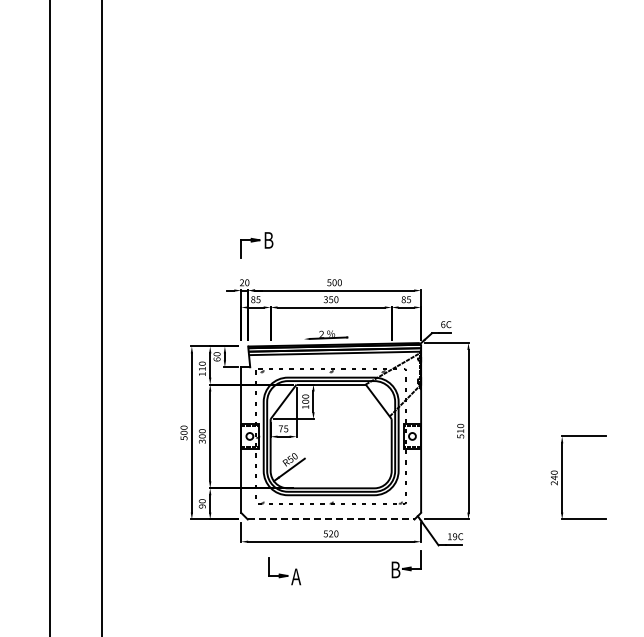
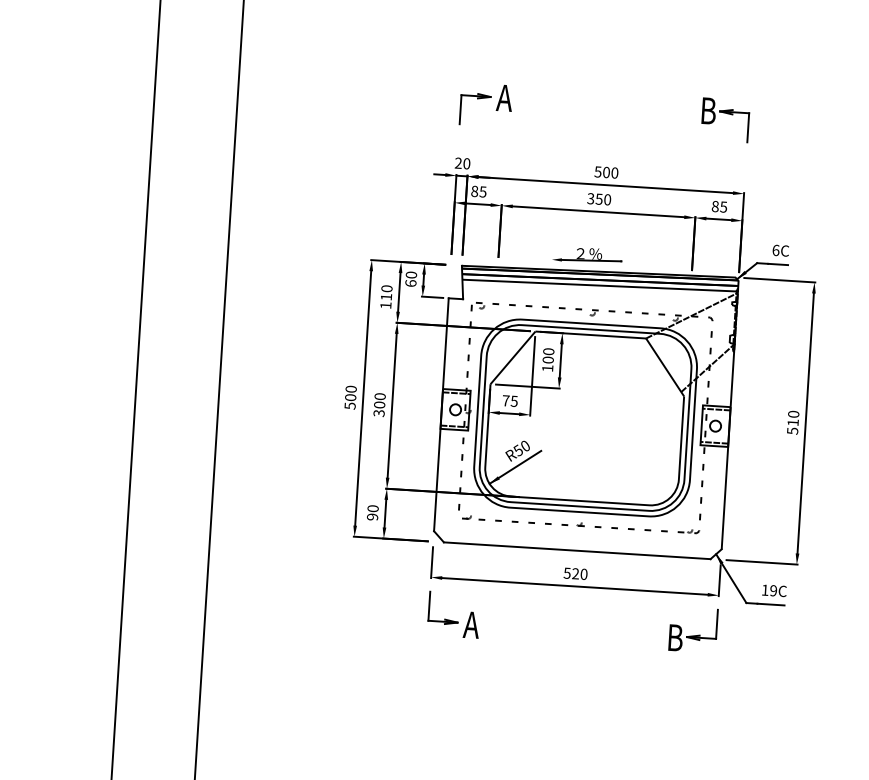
text: (268, 240) -> (505, 98), B -> A
part: (406, 245) -> (725, 120), added
line: (331, 519) -> (577, 550), dashed -> solid
part: (284, 571) -> (453, 615), moved

